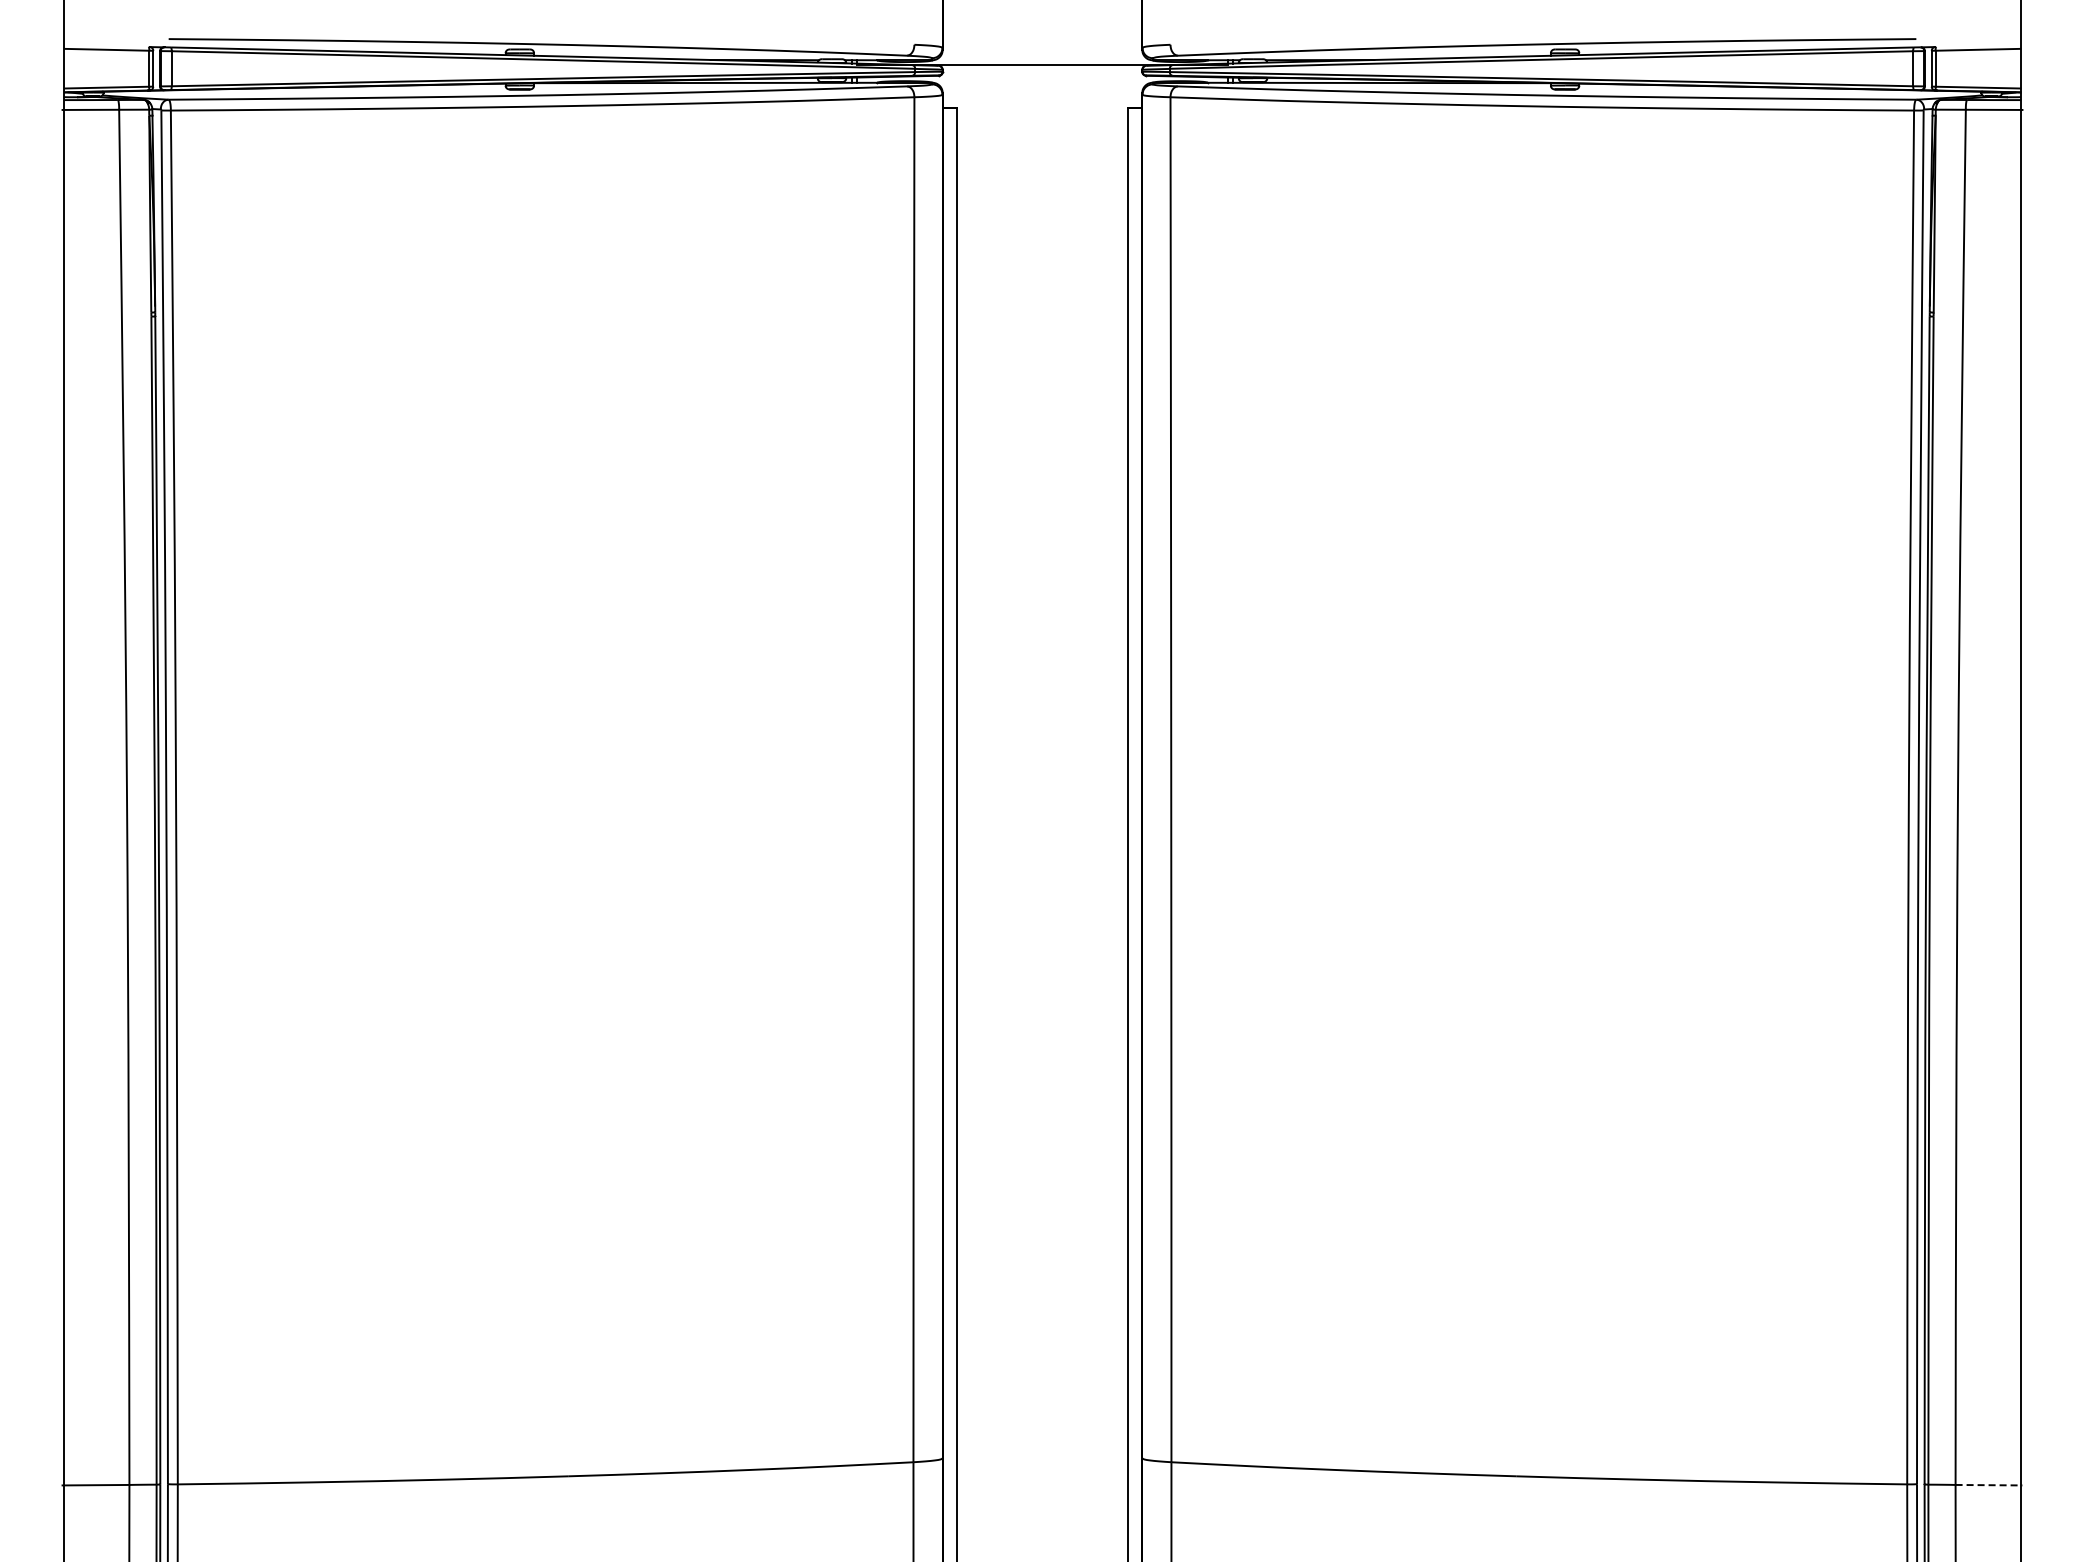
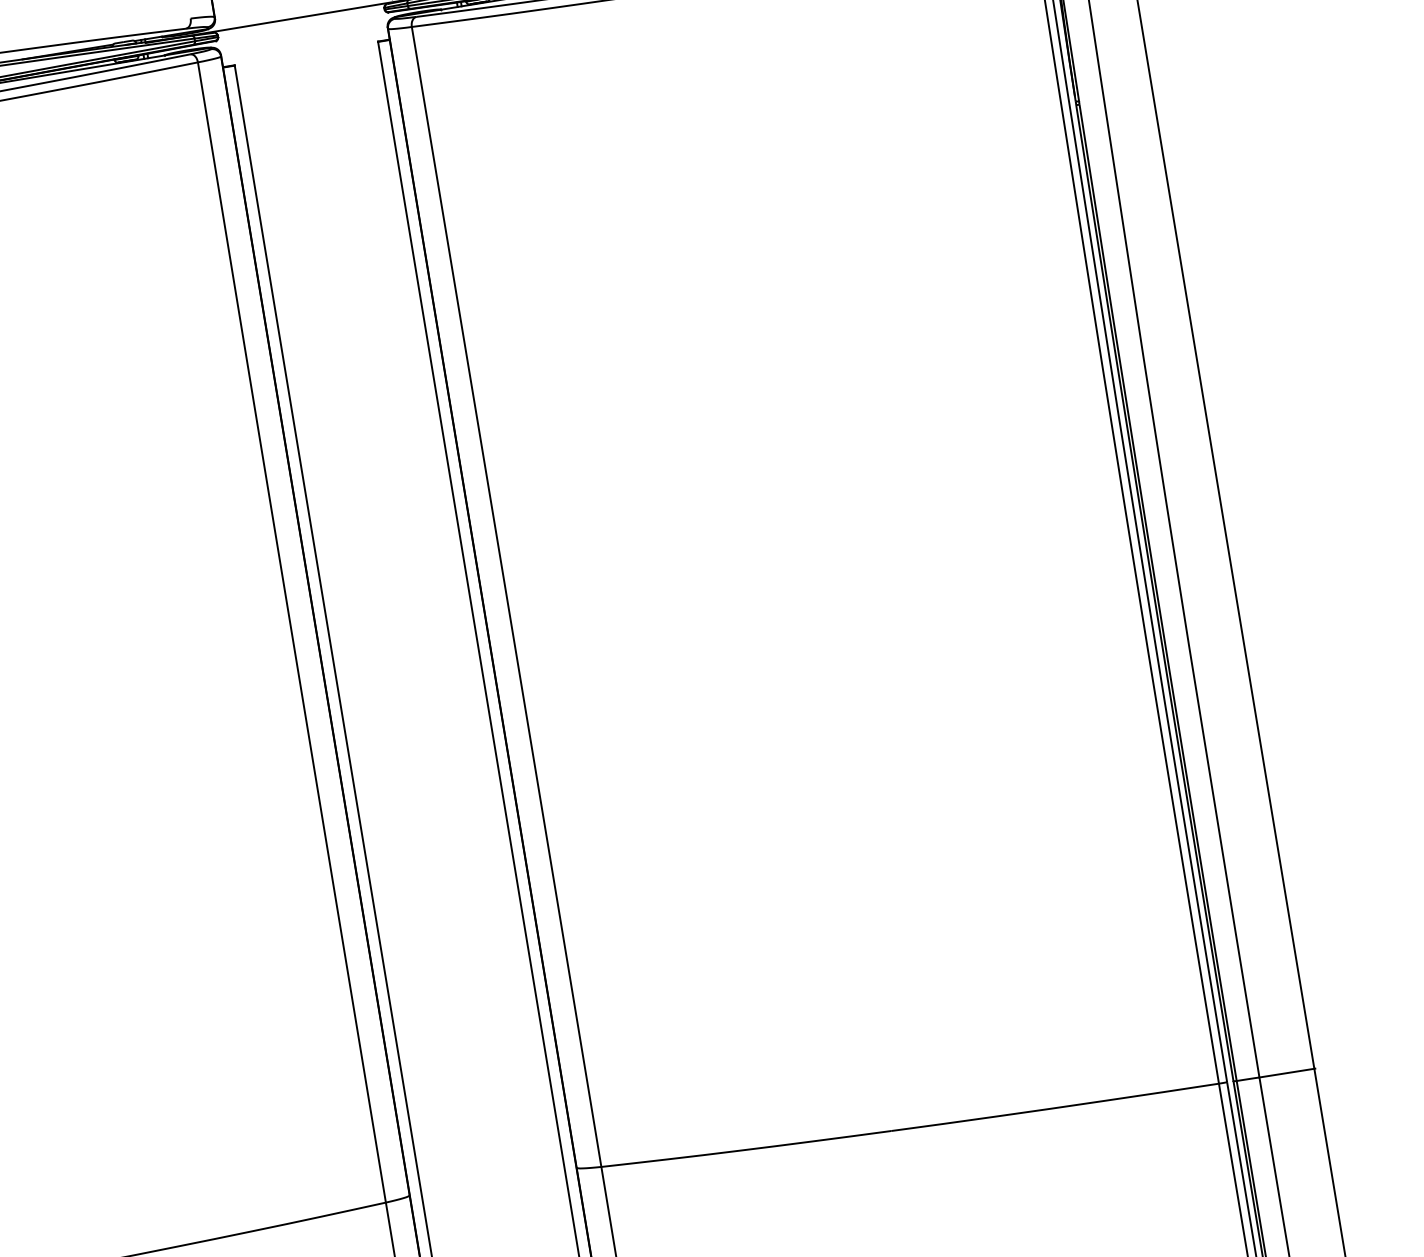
line: (1989, 1485) -> (1287, 1073), dashed -> solid

